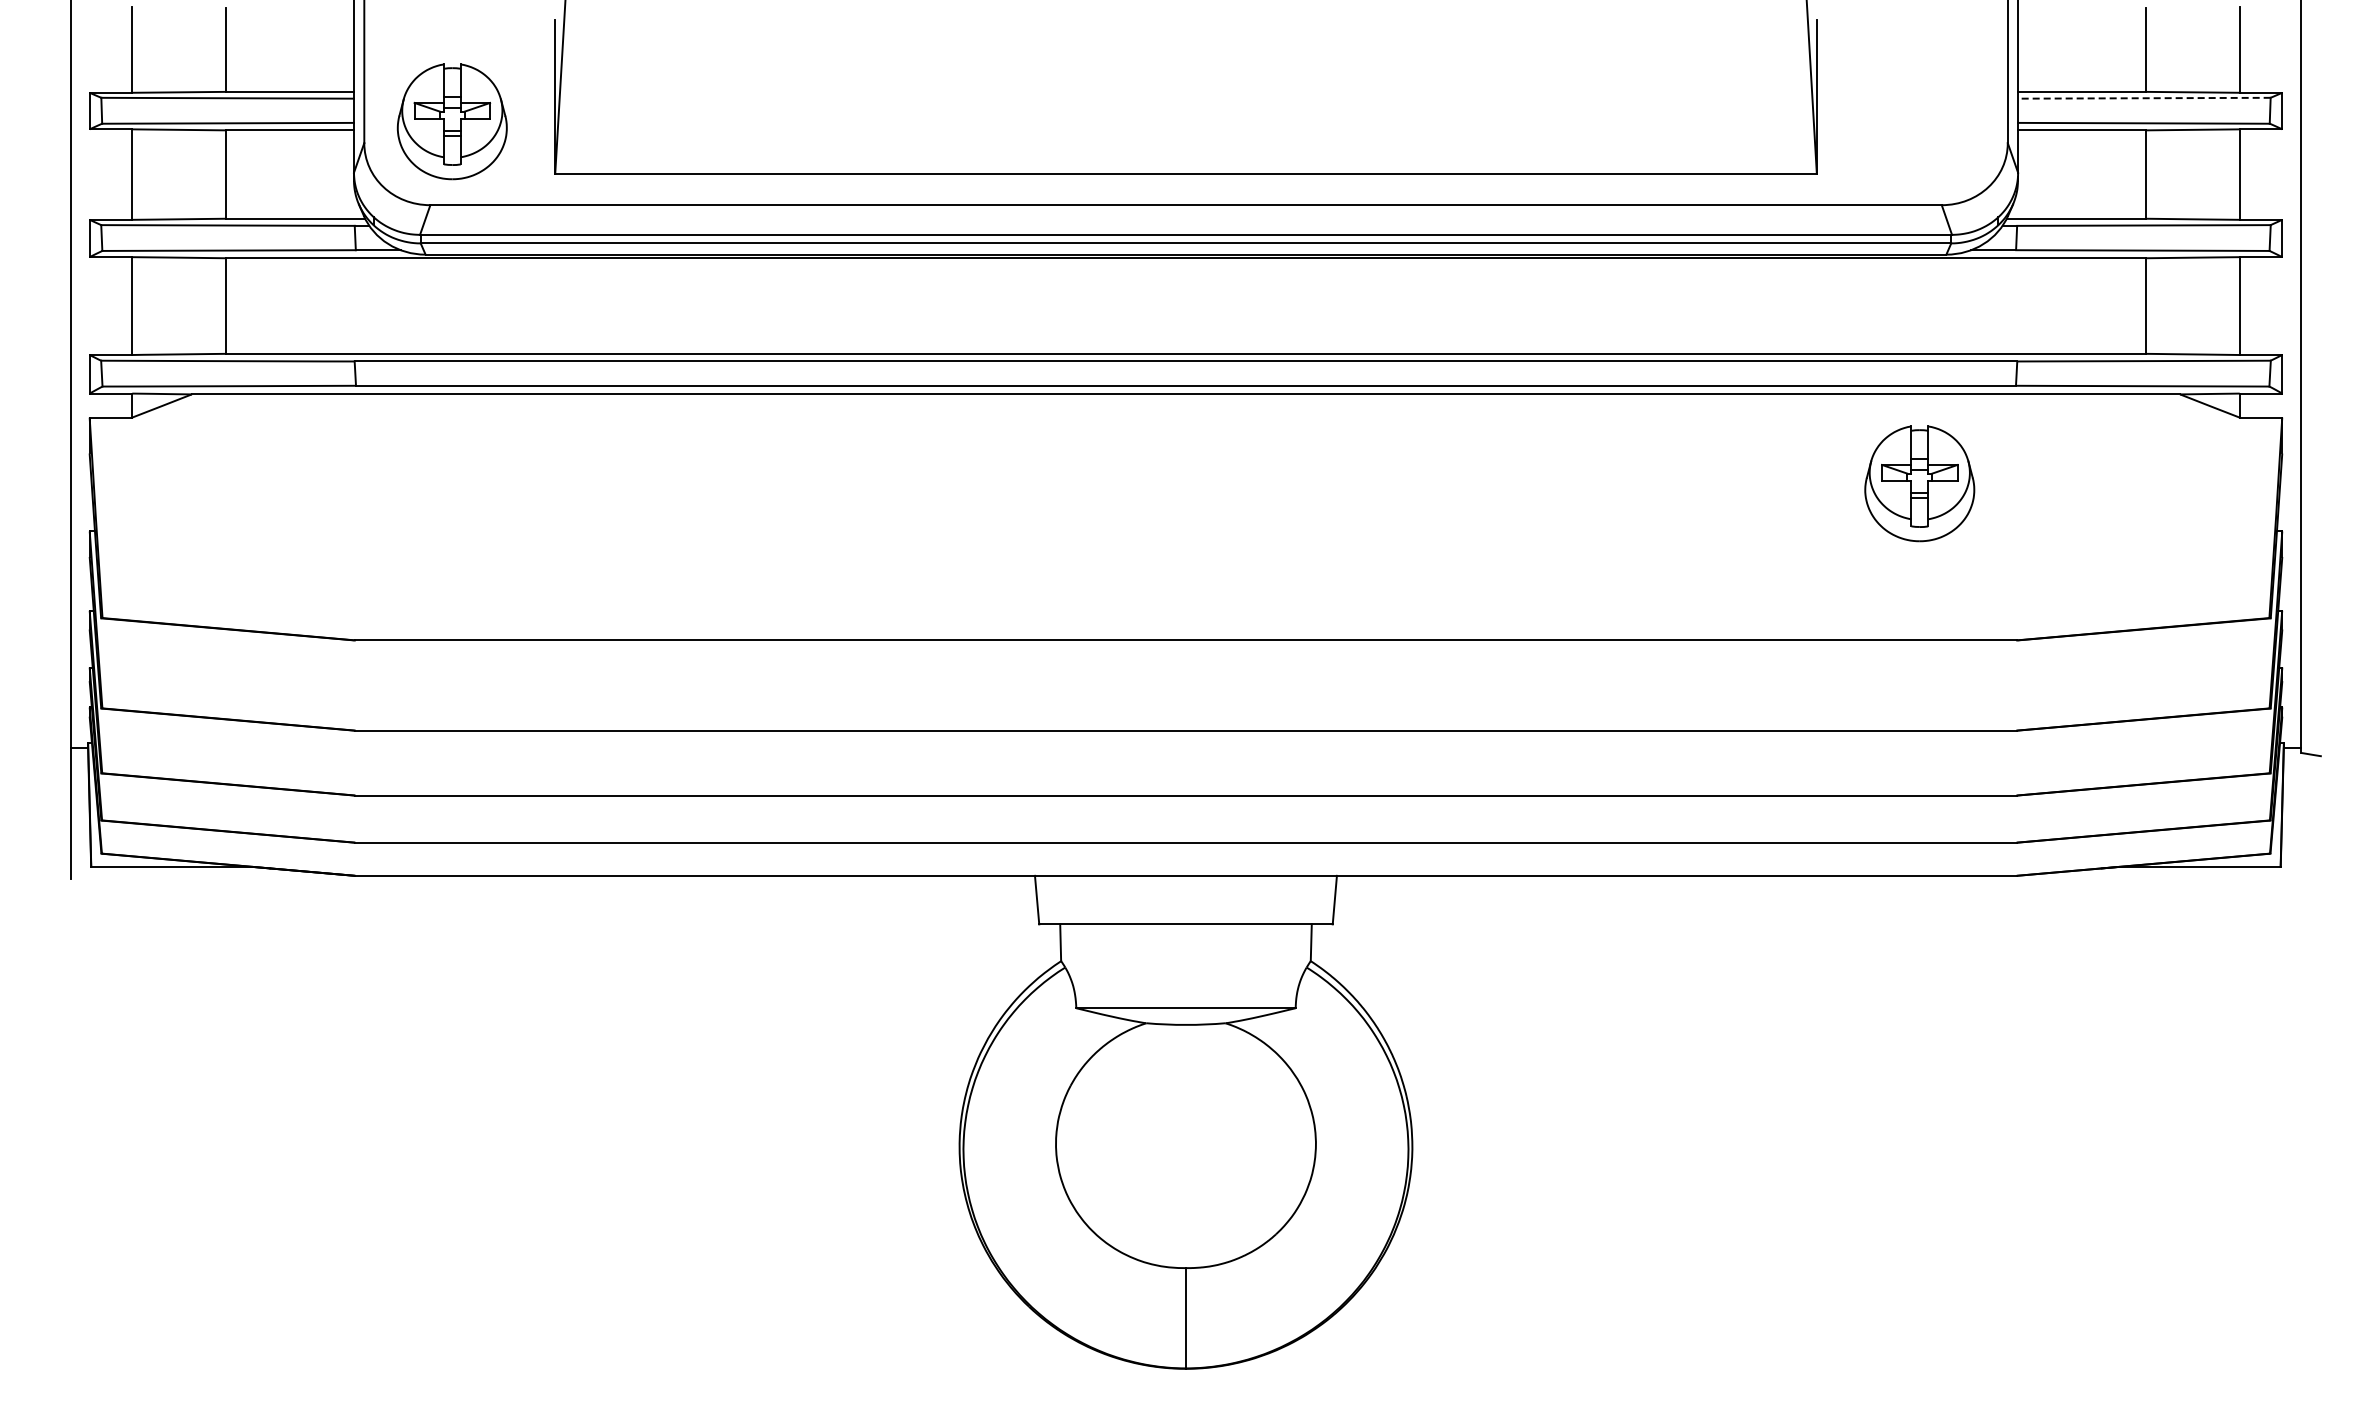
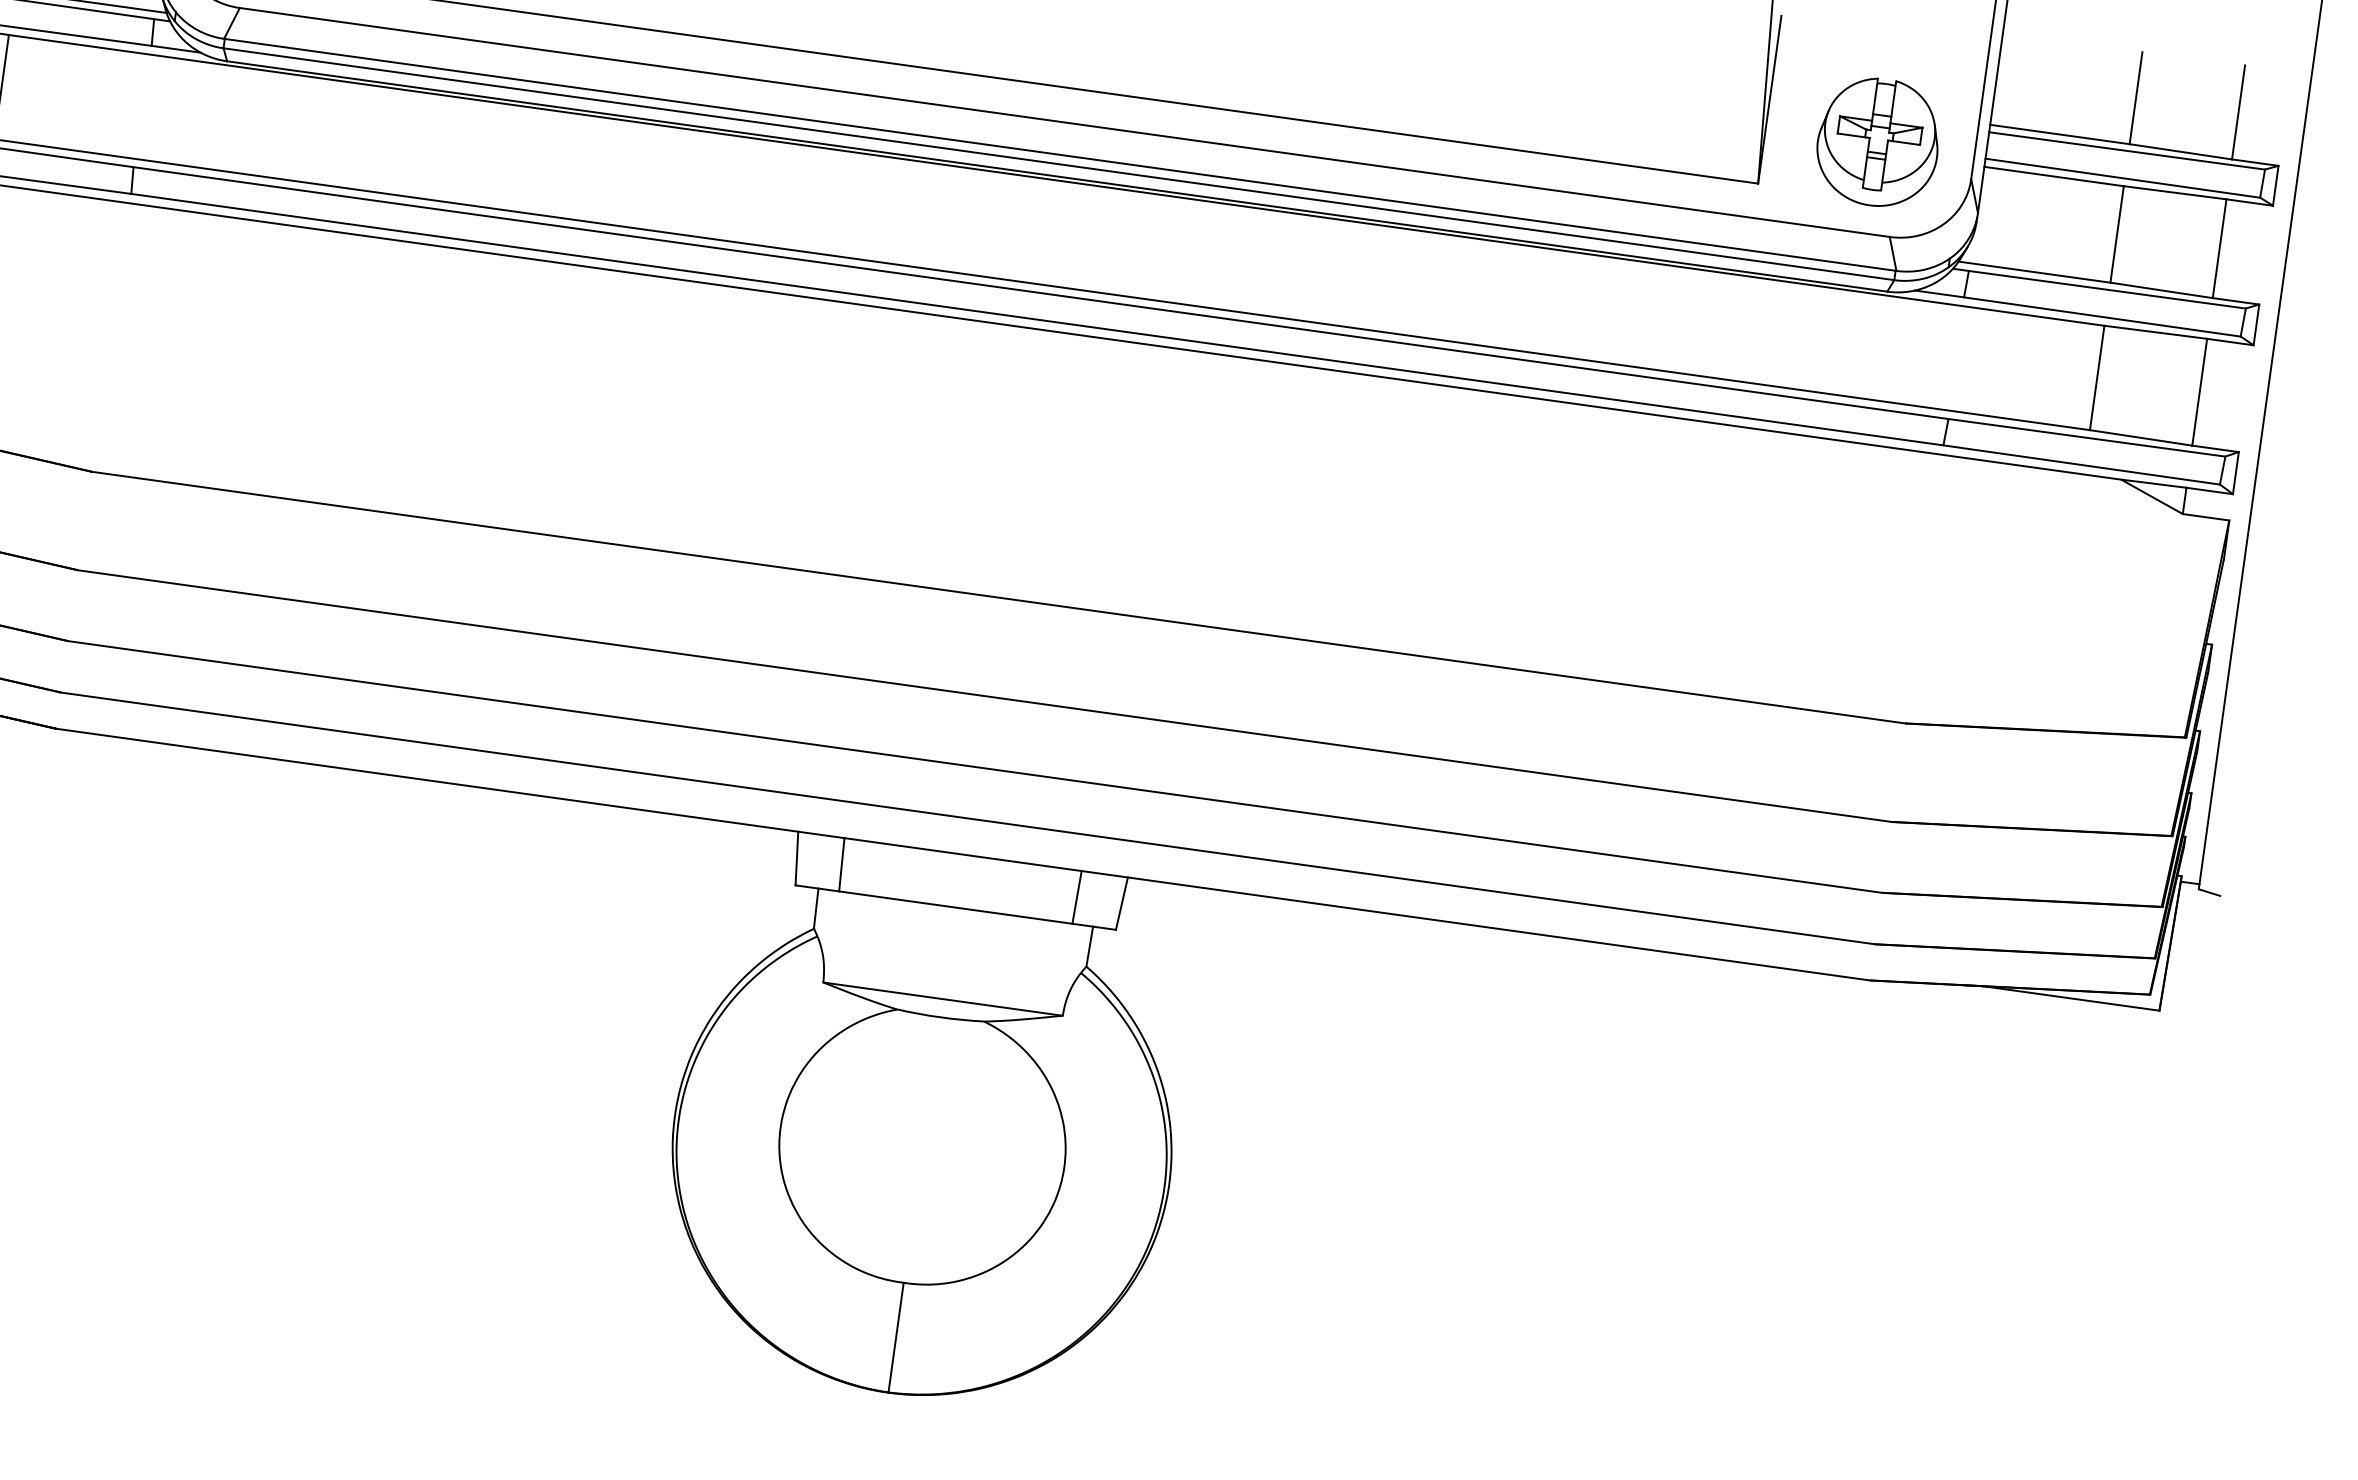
line: (2143, 98) -> (2126, 151), dashed -> solid
part: (1919, 483) -> (1878, 142), moved
line: (1078, 899) -> (842, 864), added
line: (1293, 899) -> (1076, 896), added

